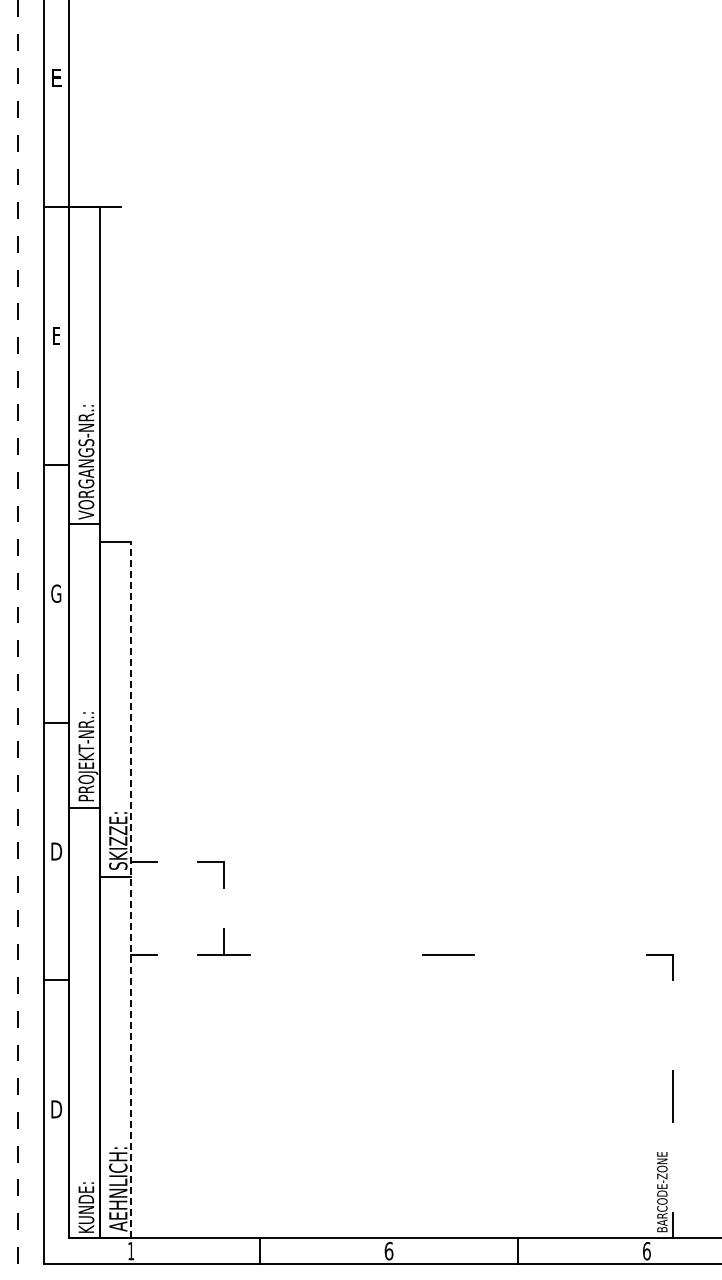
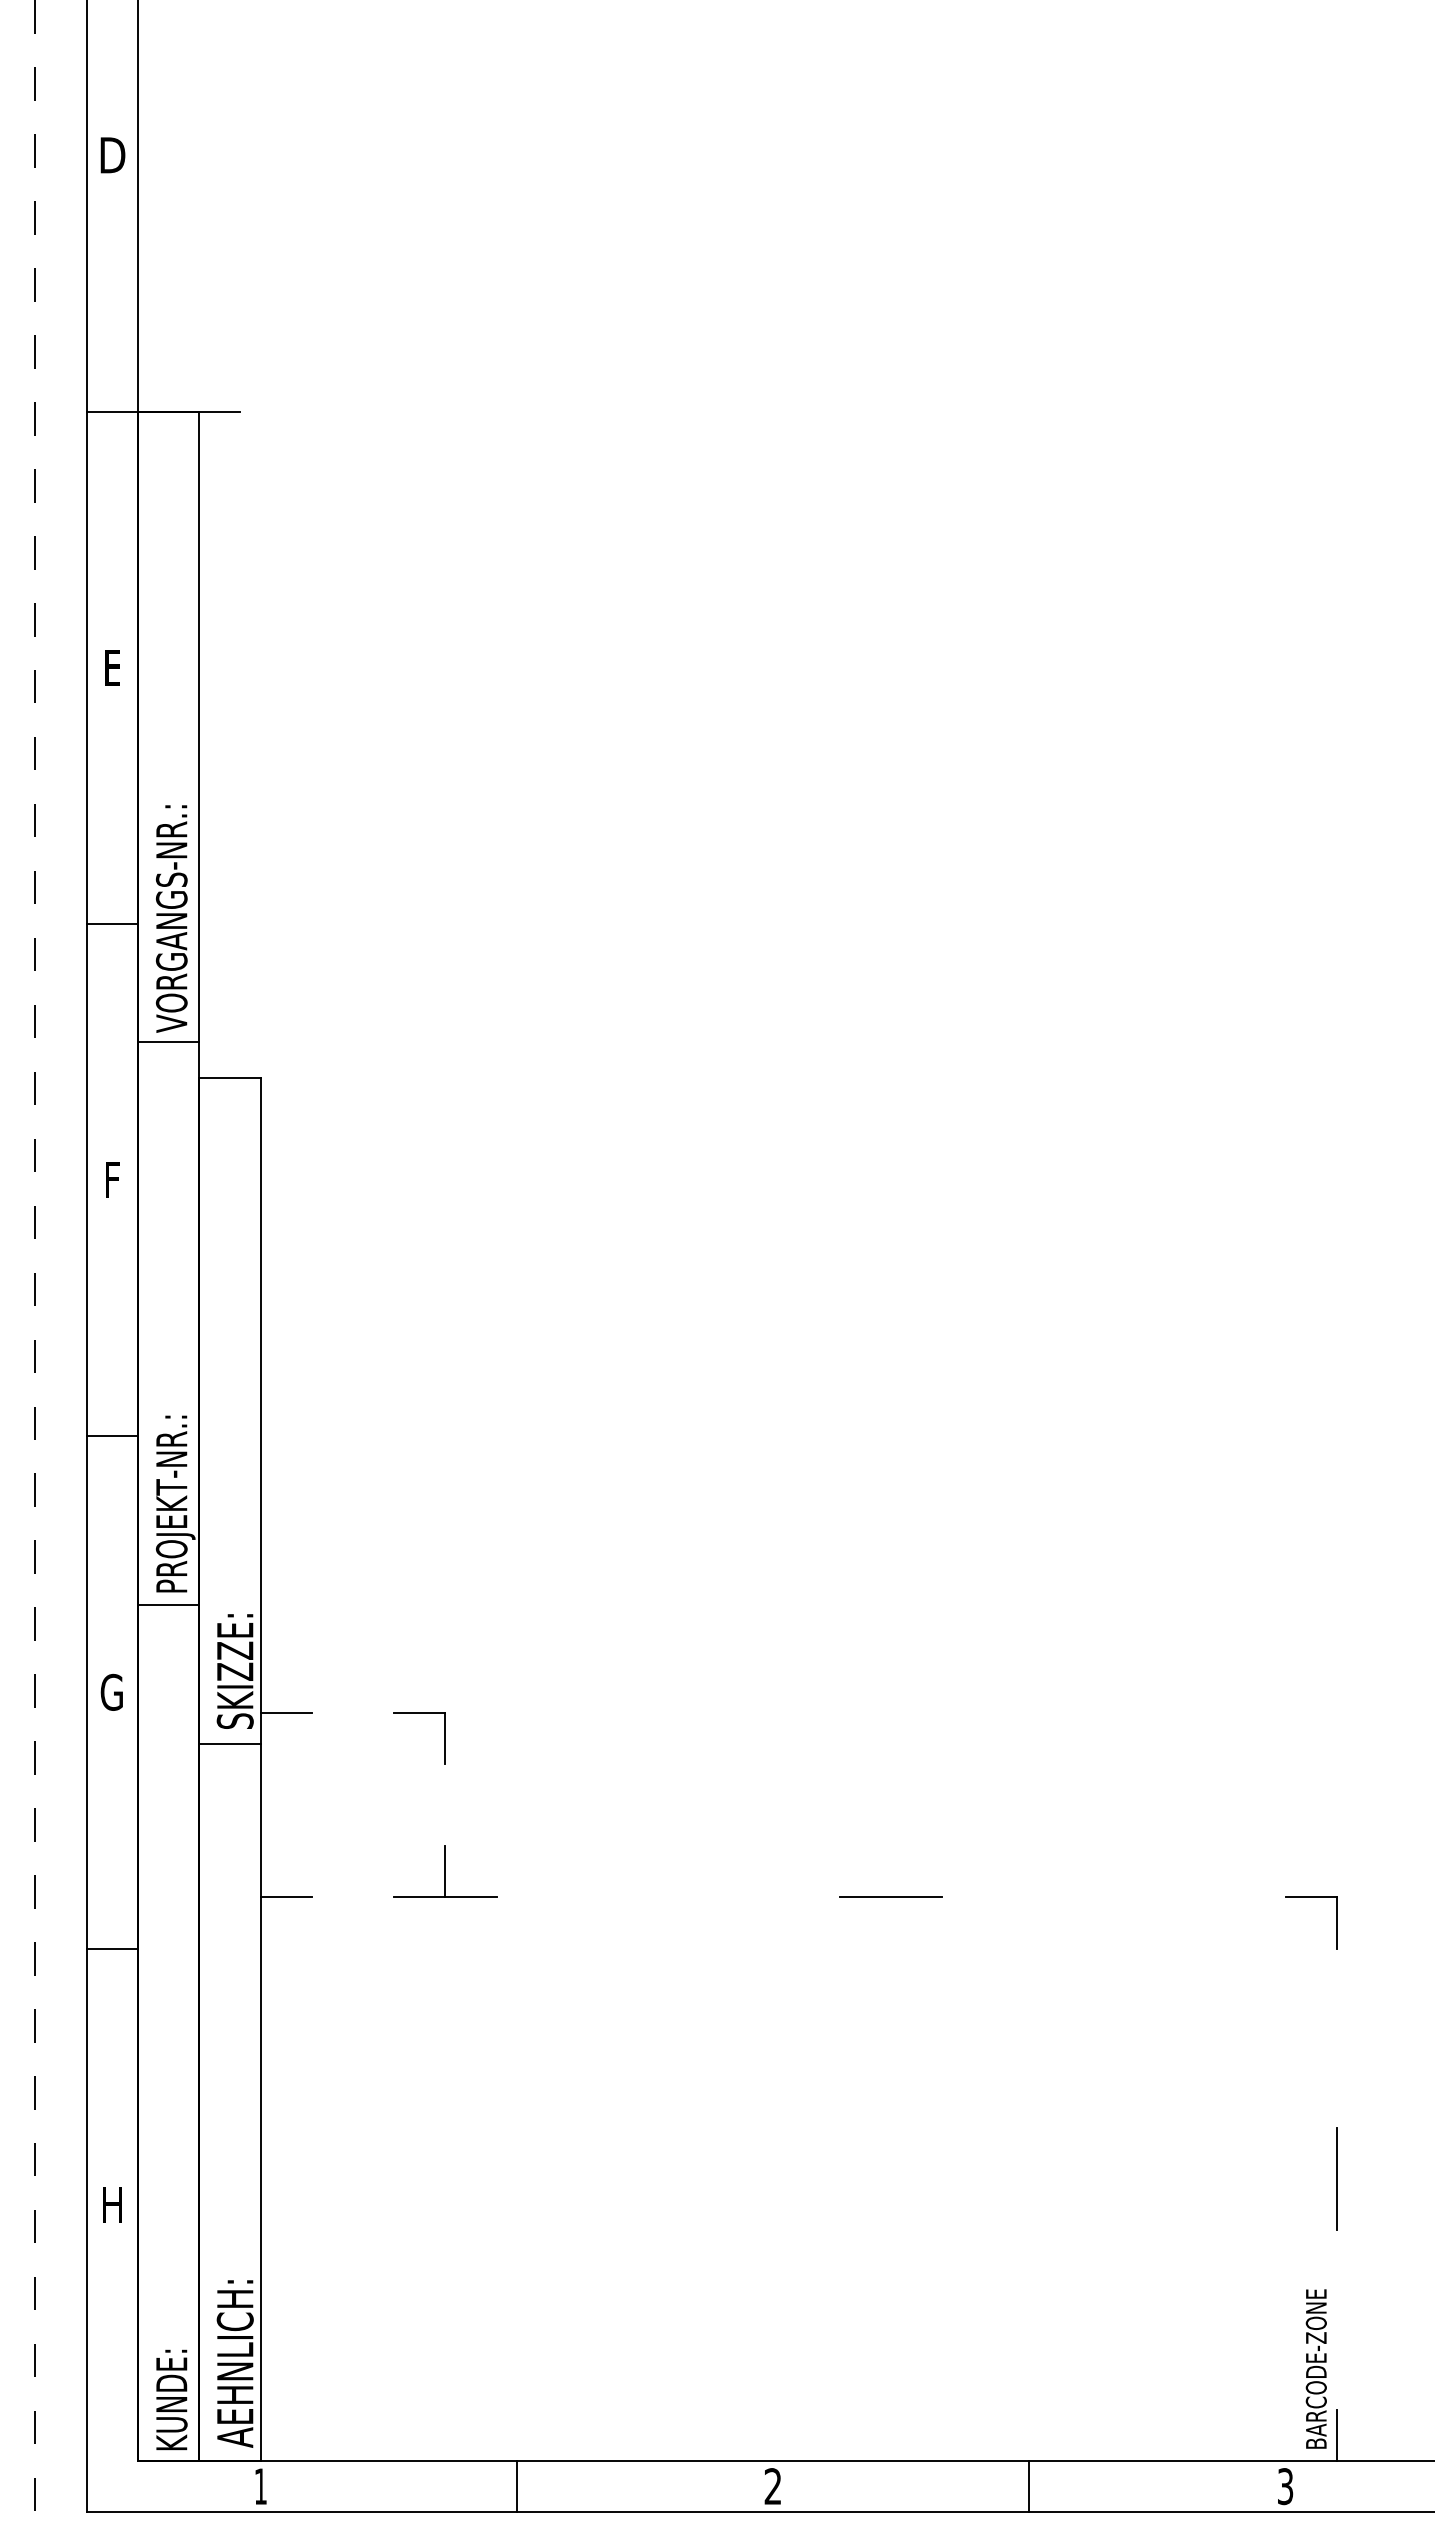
text: (56, 78) -> (112, 156), E -> D
text: (56, 593) -> (112, 1179), G -> F
text: (56, 851) -> (112, 1692), D -> G
line: (131, 889) -> (261, 1767), dashed -> solid
text: (56, 1109) -> (112, 2204), D -> H
text: (388, 1250) -> (772, 2485), 6 -> 2
text: (646, 1250) -> (1284, 2485), 6 -> 3

